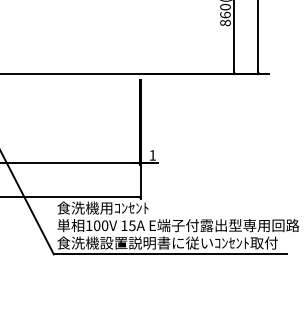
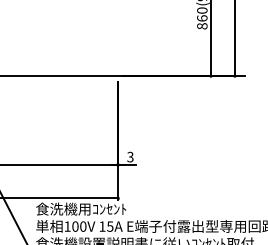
text: (152, 155) -> (130, 157), 1 -> 3

